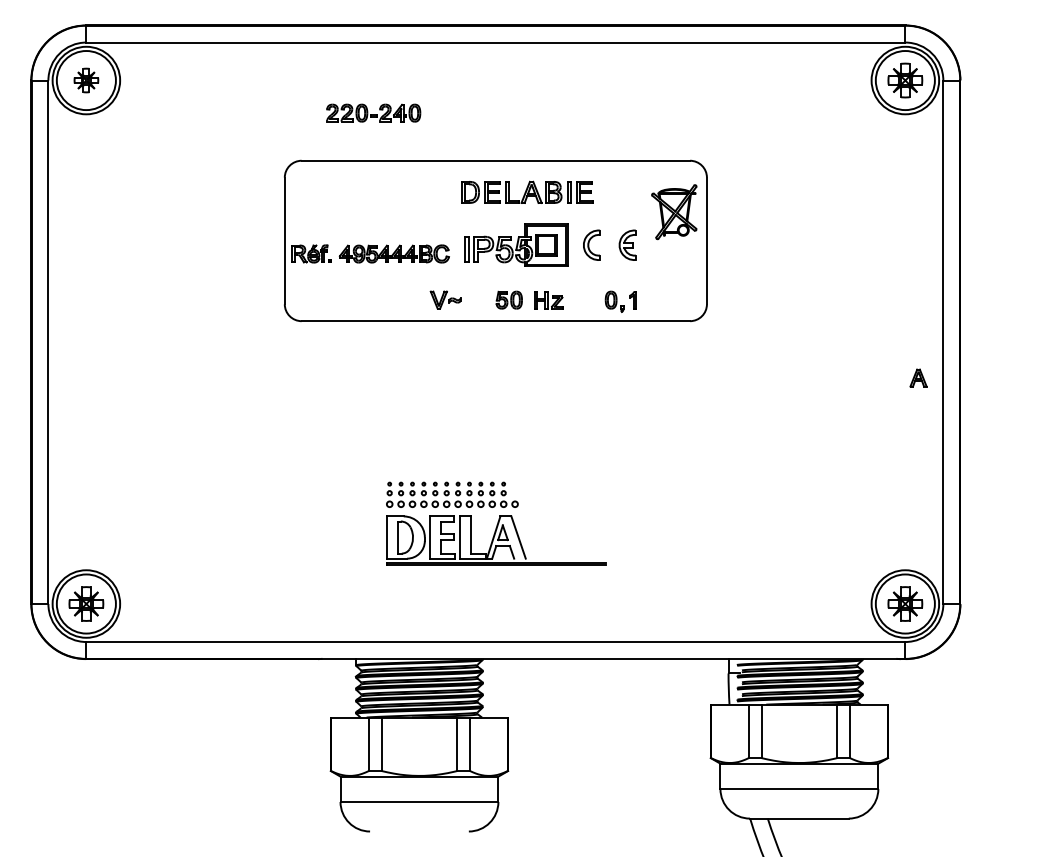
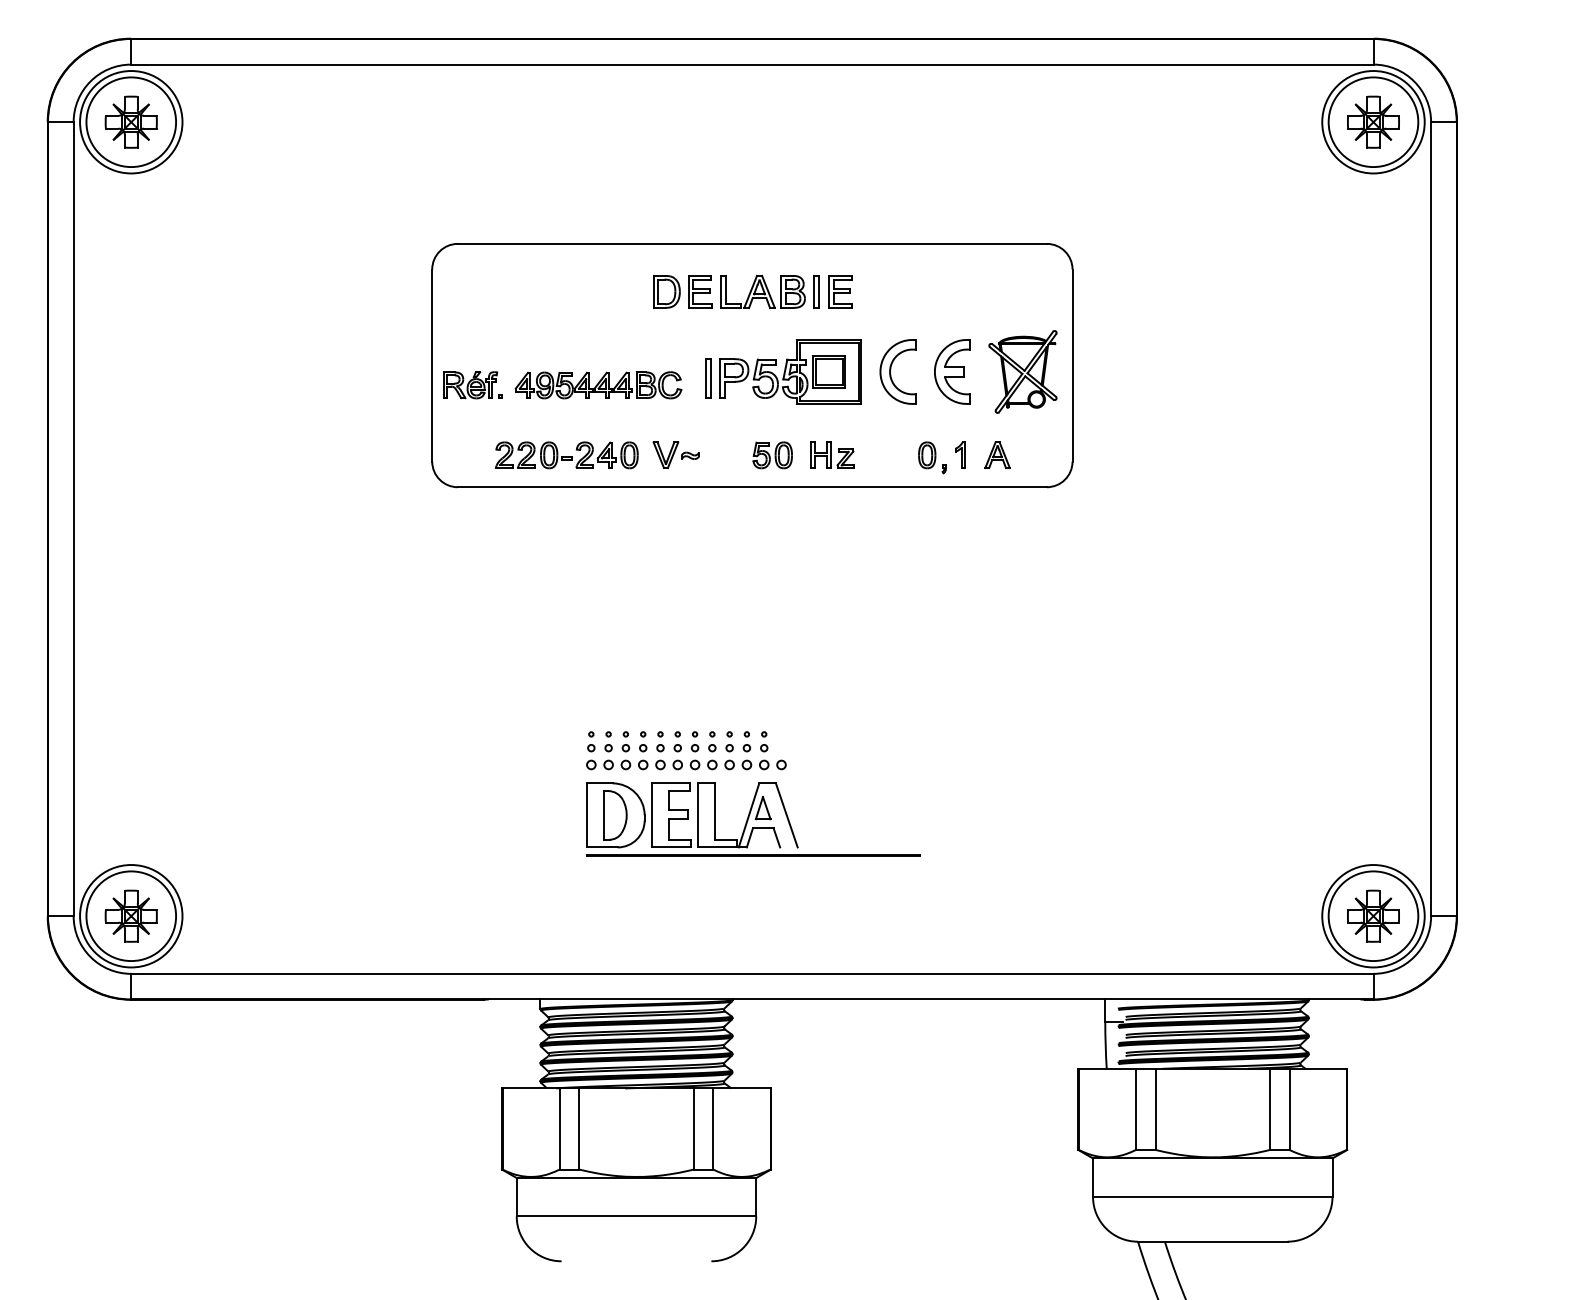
part: (86, 80) -> (131, 122), size x1.43
part: (373, 112) -> (566, 454), moved
part: (527, 191) -> (753, 290), moved
part: (674, 212) -> (1023, 372), moved
part: (591, 245) -> (897, 372), size x1.43
part: (627, 245) -> (952, 372), size x1.43
part: (918, 377) -> (997, 454), moved

